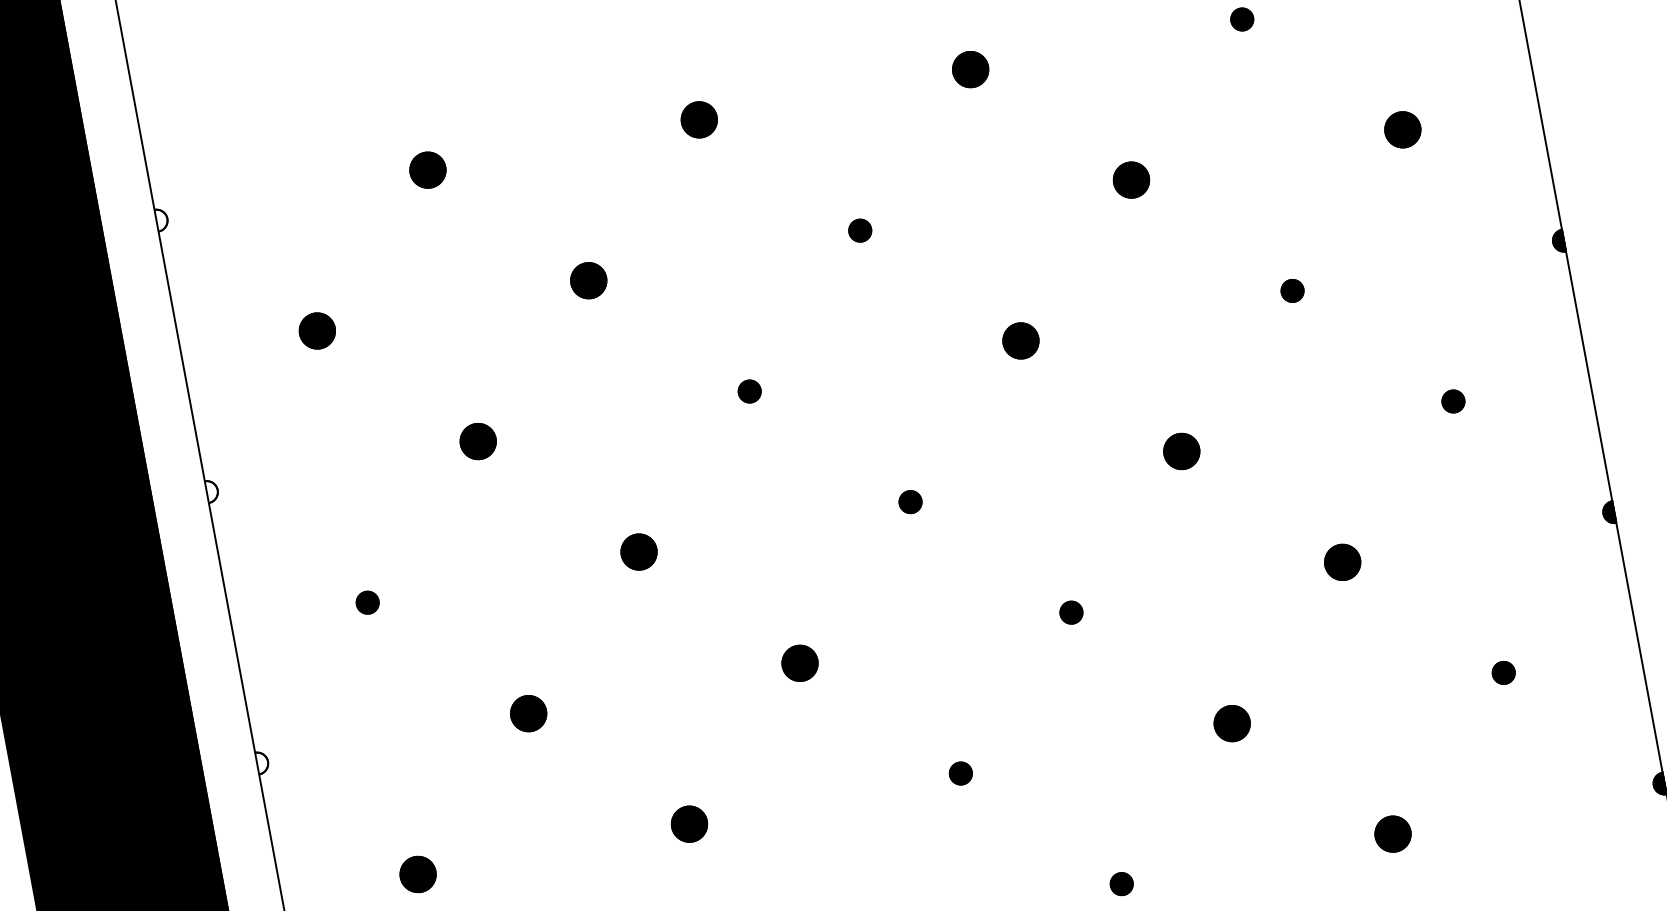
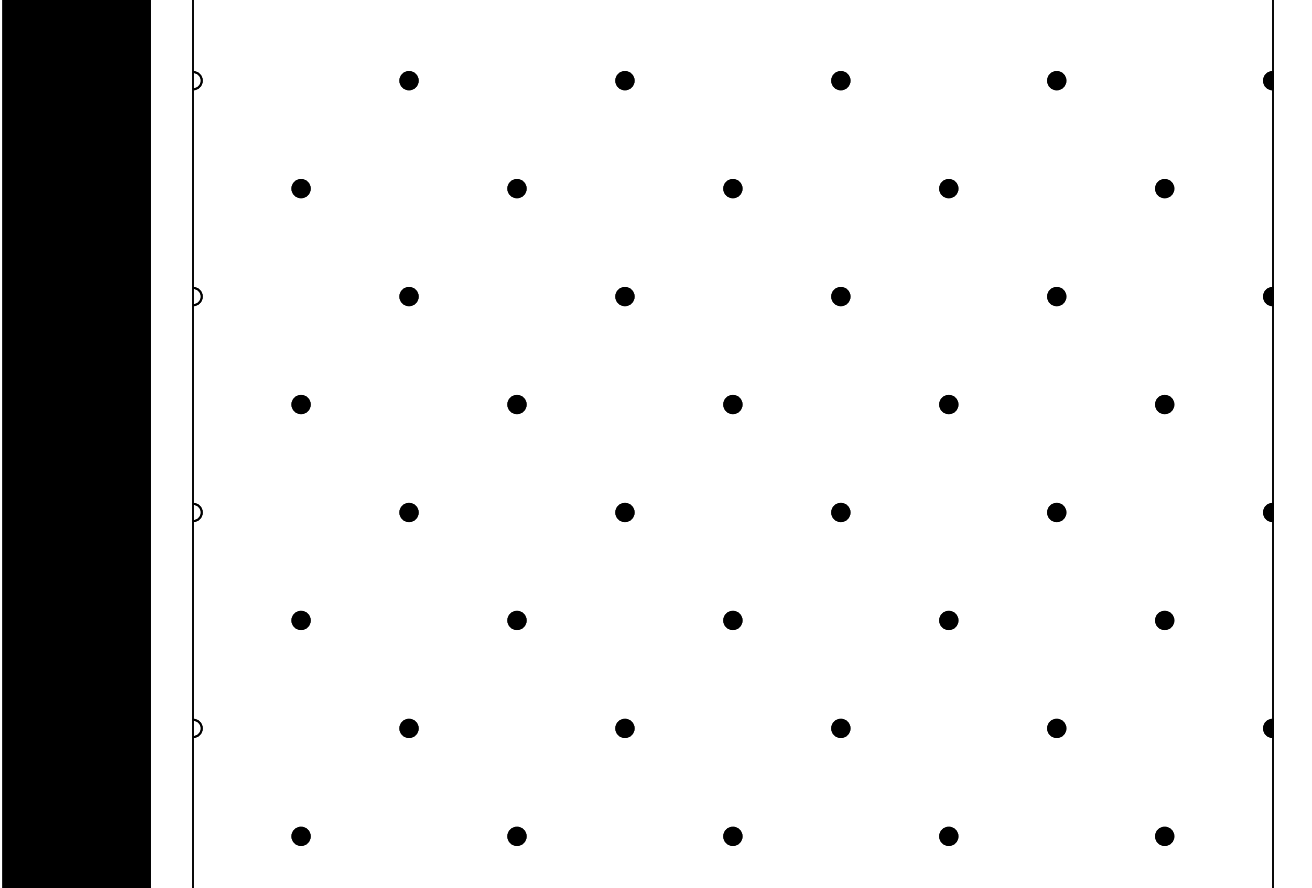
part: (970, 69) -> (840, 80), size x0.62
part: (698, 119) -> (624, 80), size x0.62
part: (1402, 129) -> (1164, 188), size x0.62
part: (427, 170) -> (408, 80), size x0.62
part: (1131, 180) -> (948, 188), size x0.62
part: (588, 280) -> (516, 188), size x0.62
part: (316, 331) -> (300, 188), size x0.62
part: (1020, 341) -> (840, 296), size x0.62
part: (477, 441) -> (408, 296), size x0.62
part: (1181, 451) -> (948, 404), size x0.62
part: (638, 552) -> (516, 404), size x0.62
part: (1342, 562) -> (1056, 512), size x0.62
part: (799, 661) -> (624, 511), size x0.62
part: (527, 712) -> (408, 511), size x0.62
part: (1231, 722) -> (948, 619), size x0.62
part: (688, 822) -> (516, 619), size x0.62
part: (1392, 832) -> (1056, 727), size x0.62
part: (417, 873) -> (300, 619), size x0.62

